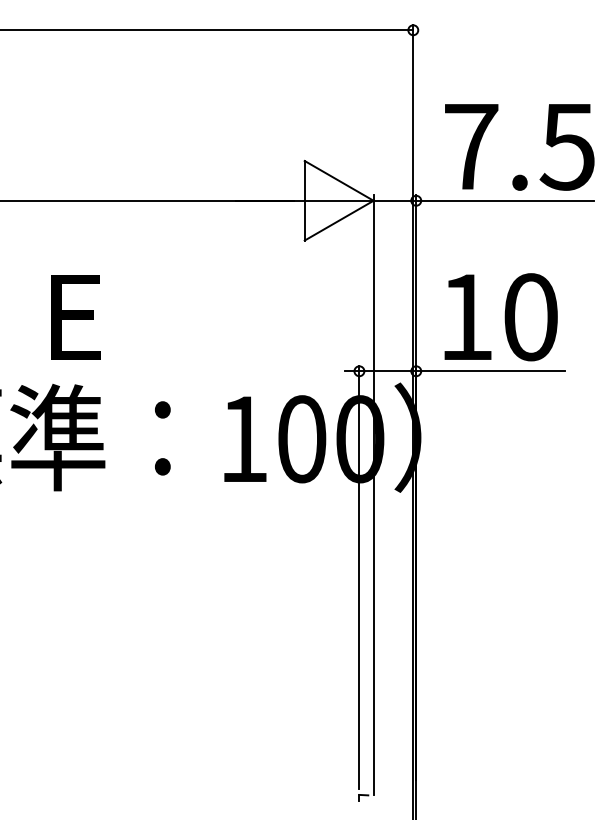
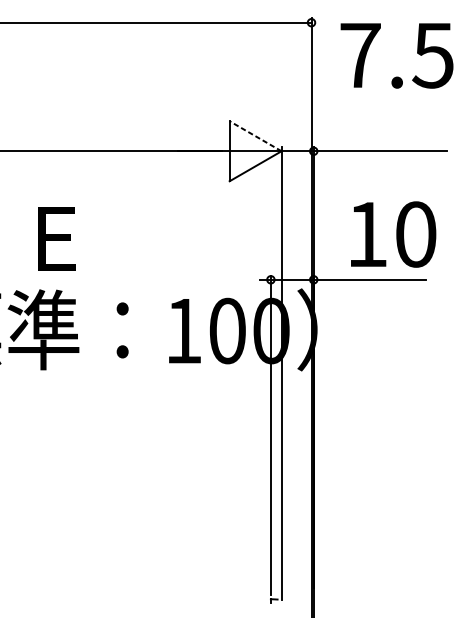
text: (519, 147) -> (396, 56), moved
line: (339, 180) -> (255, 135), solid -> dashed
text: (500, 317) -> (393, 234), moved

